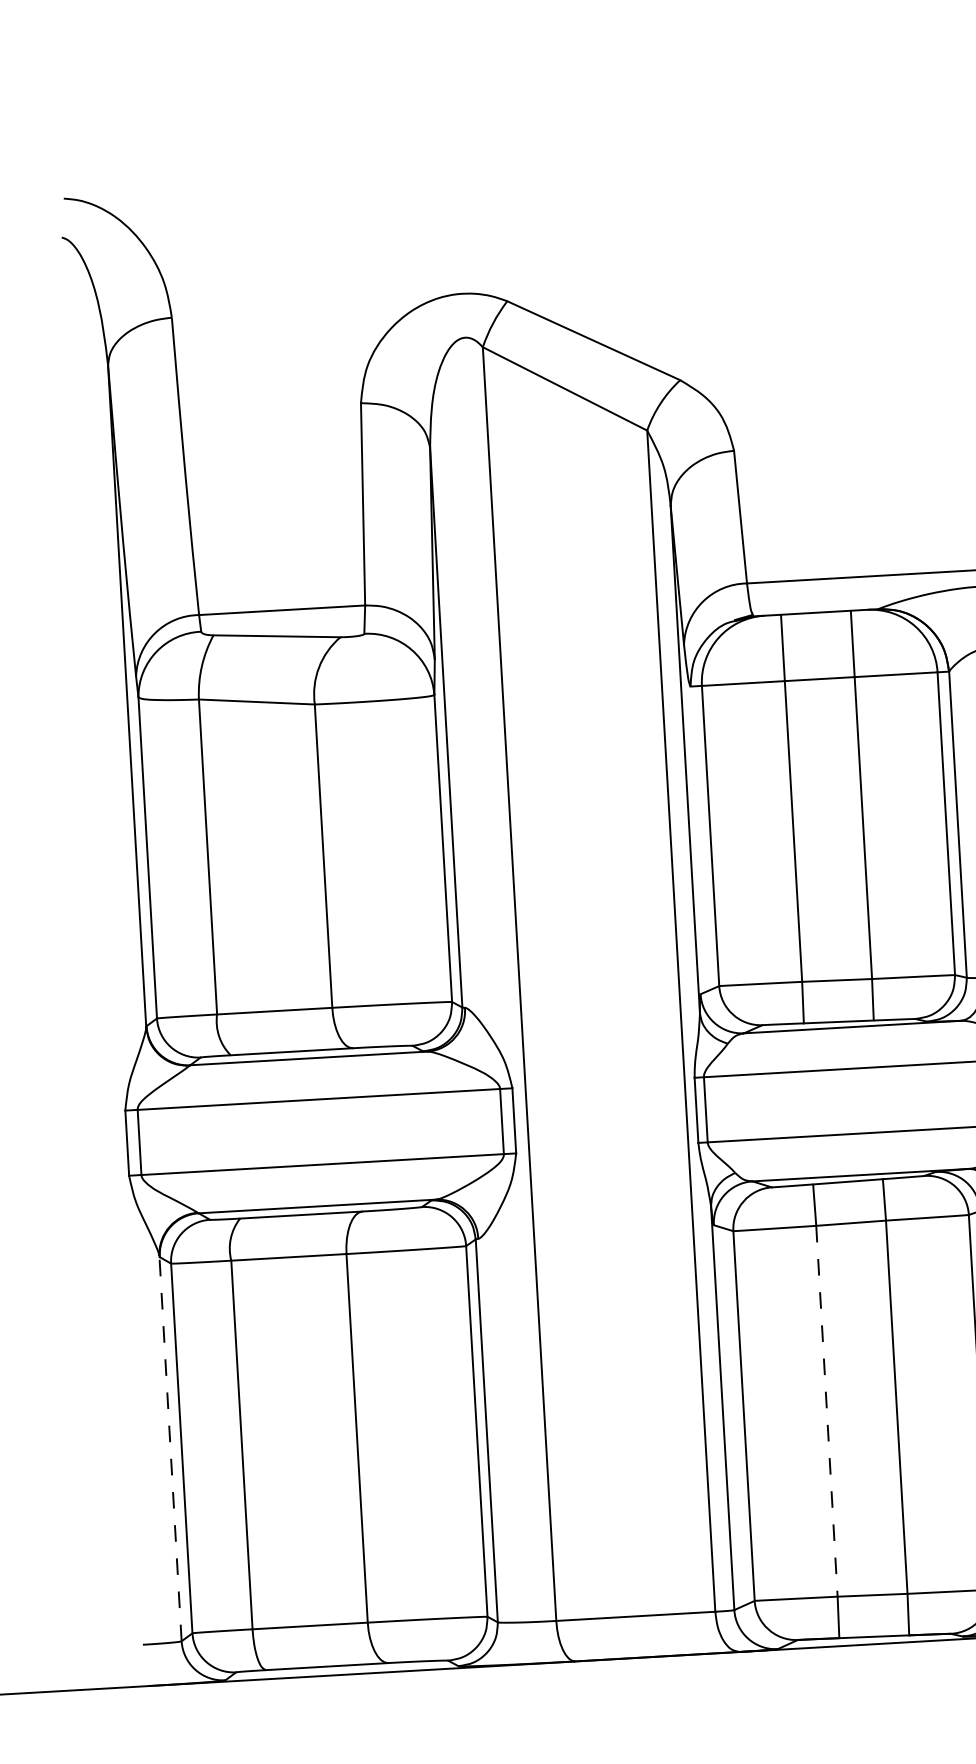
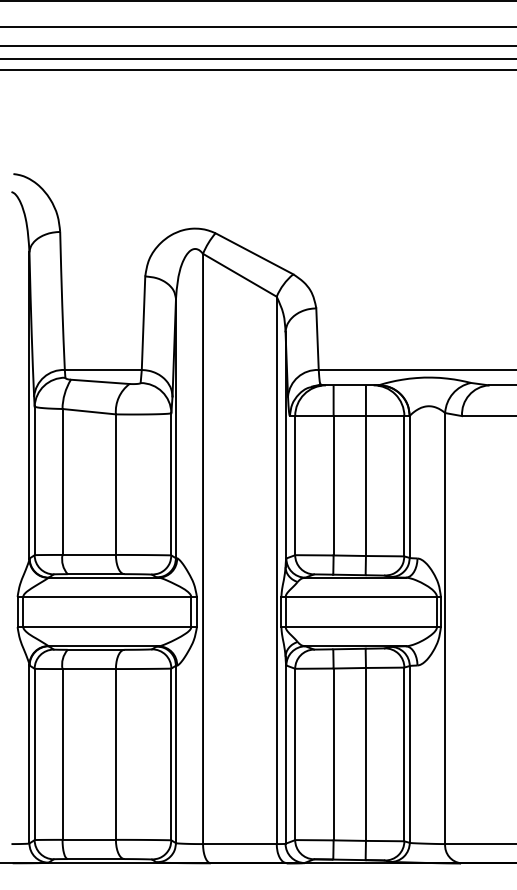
line: (826, 1411) -> (333, 754), dashed -> solid
line: (170, 1447) -> (29, 753), dashed -> solid

